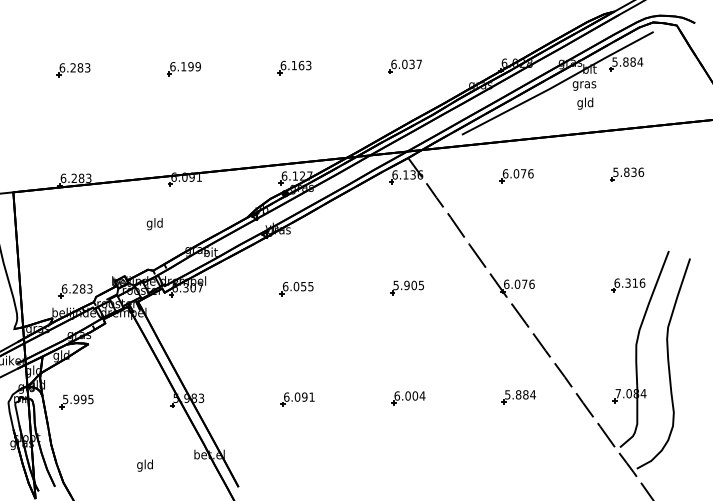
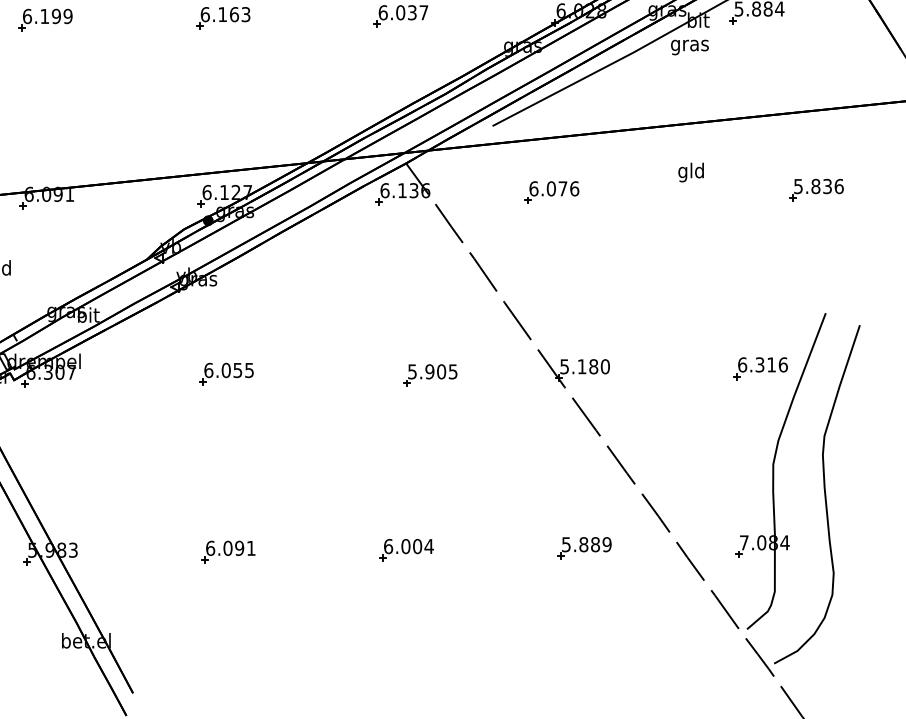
text: (585, 103) -> (691, 172), moved
part: (627, 174) -> (817, 189), moved
part: (516, 176) -> (551, 193), moved
text: (519, 283) -> (585, 365), 6.076 -> 5.180
part: (406, 287) -> (429, 375), moved
text: (532, 394) -> (606, 544), 5.884 -> 5.889

